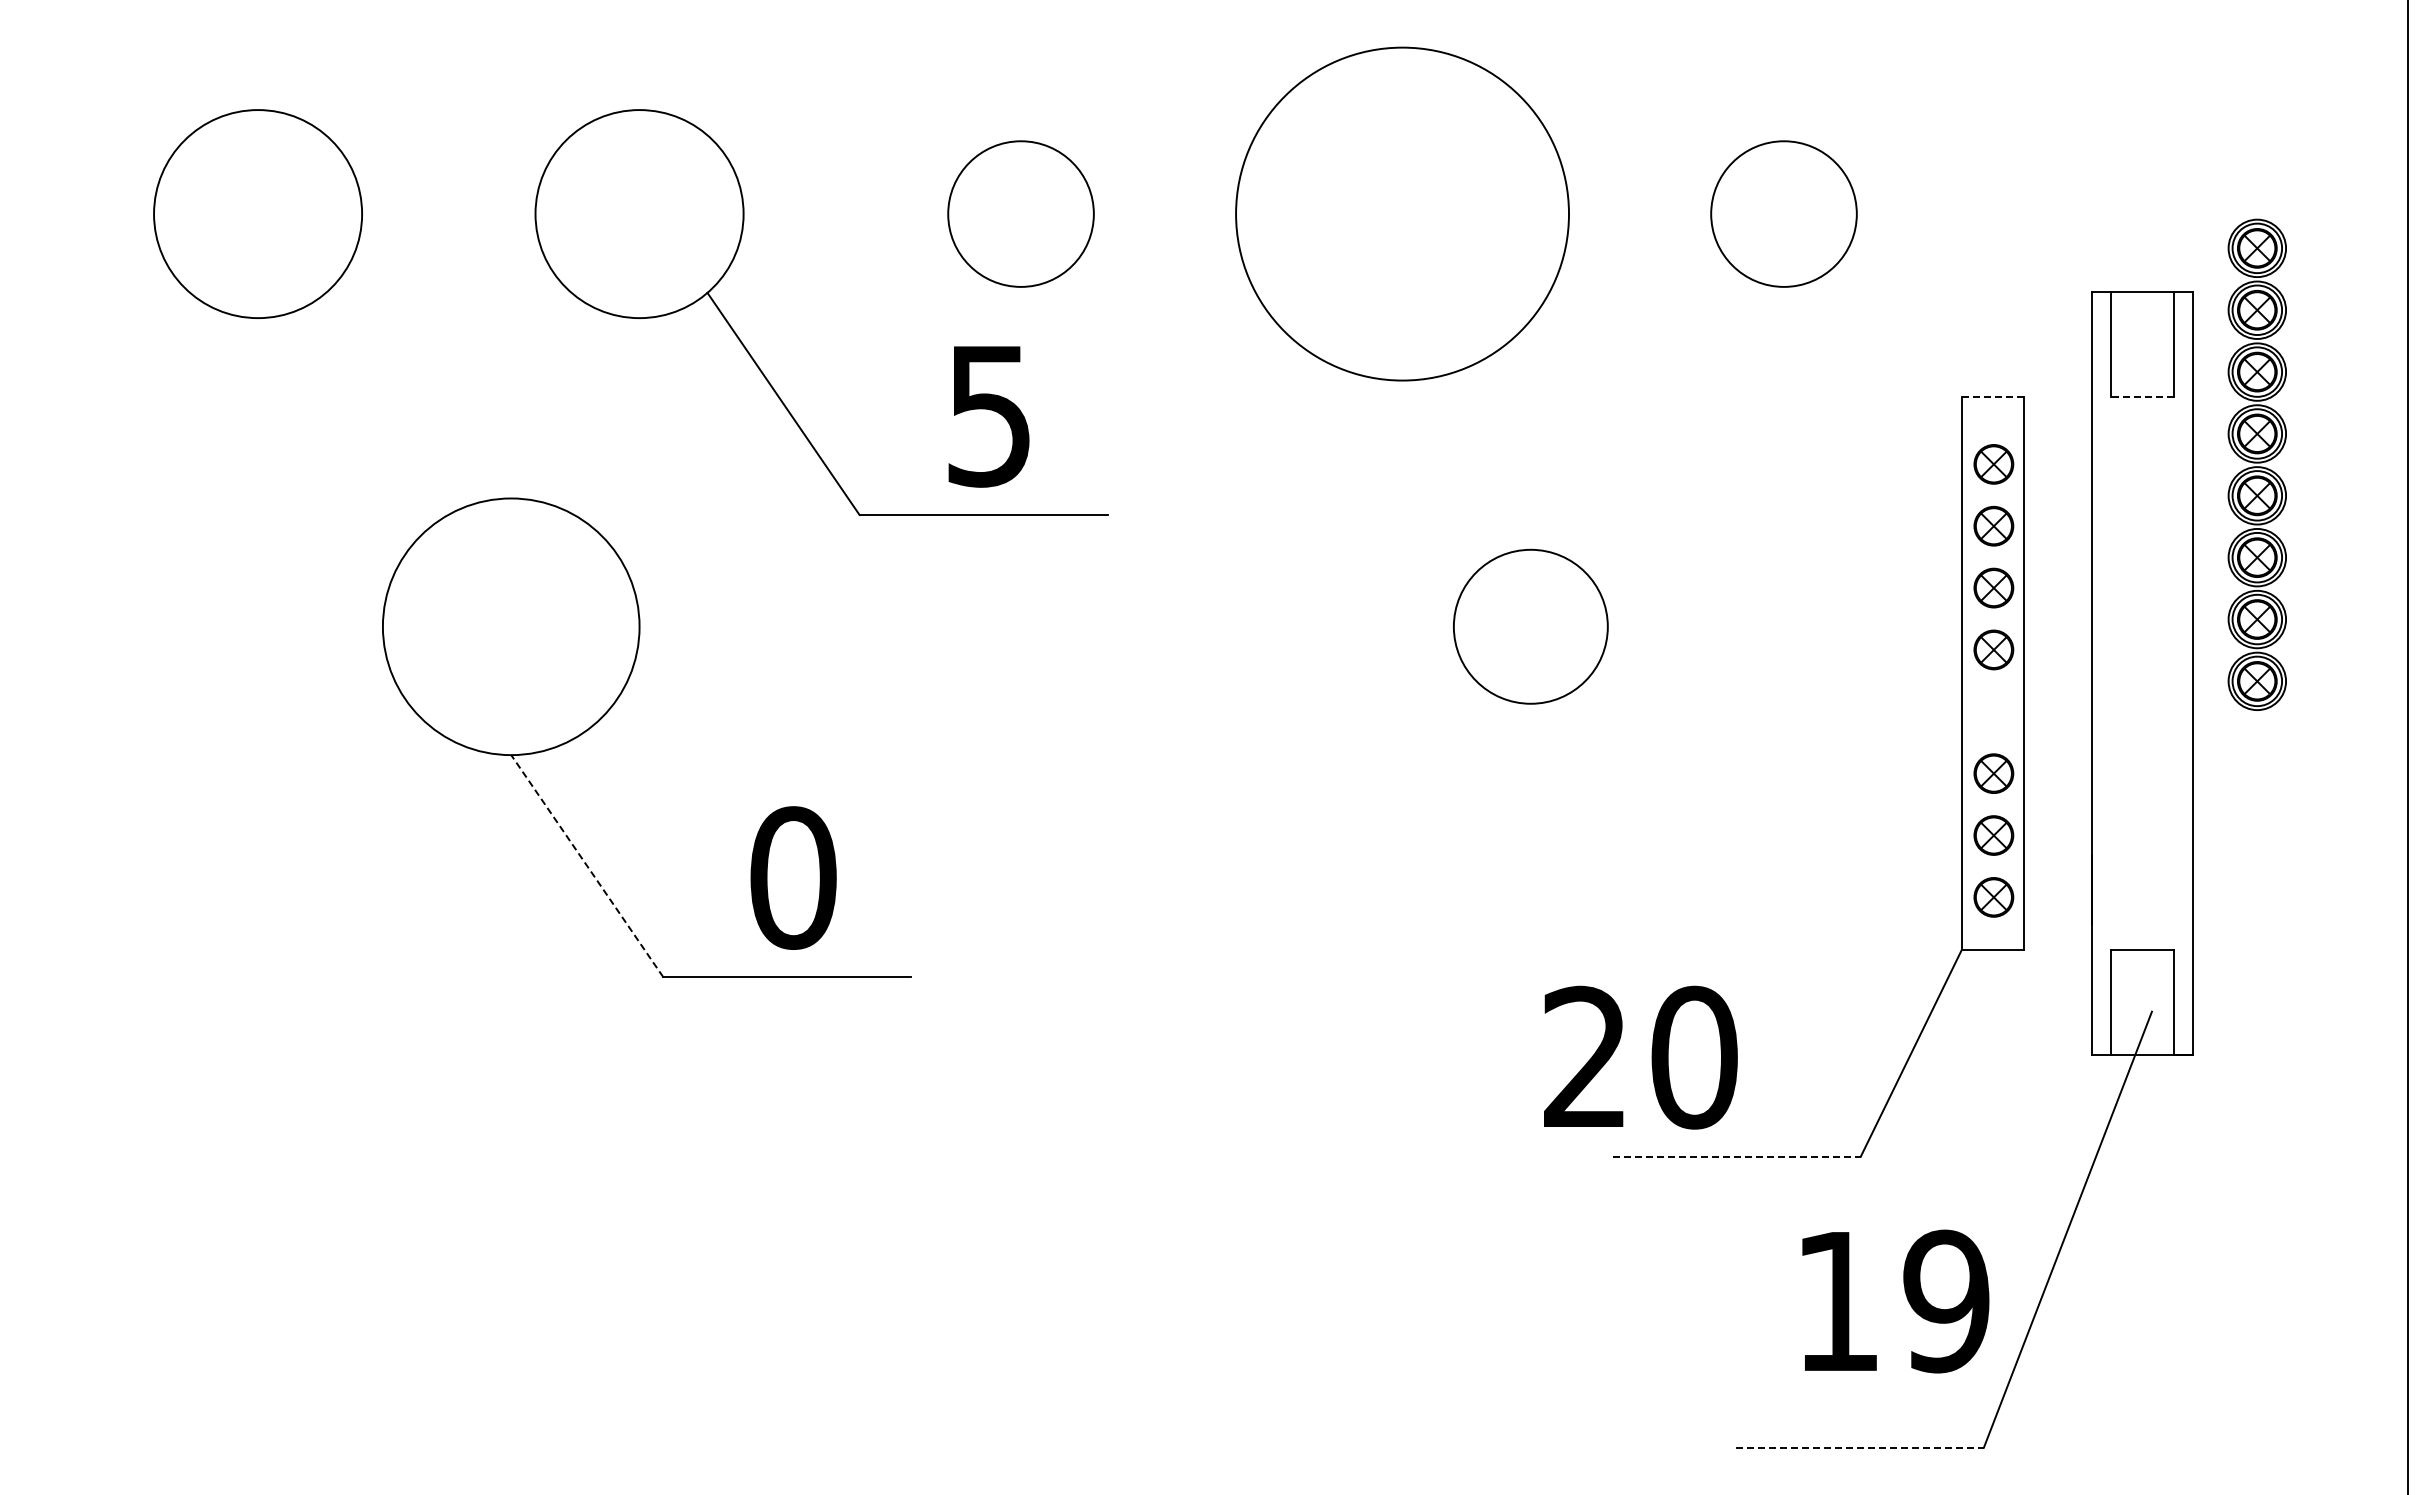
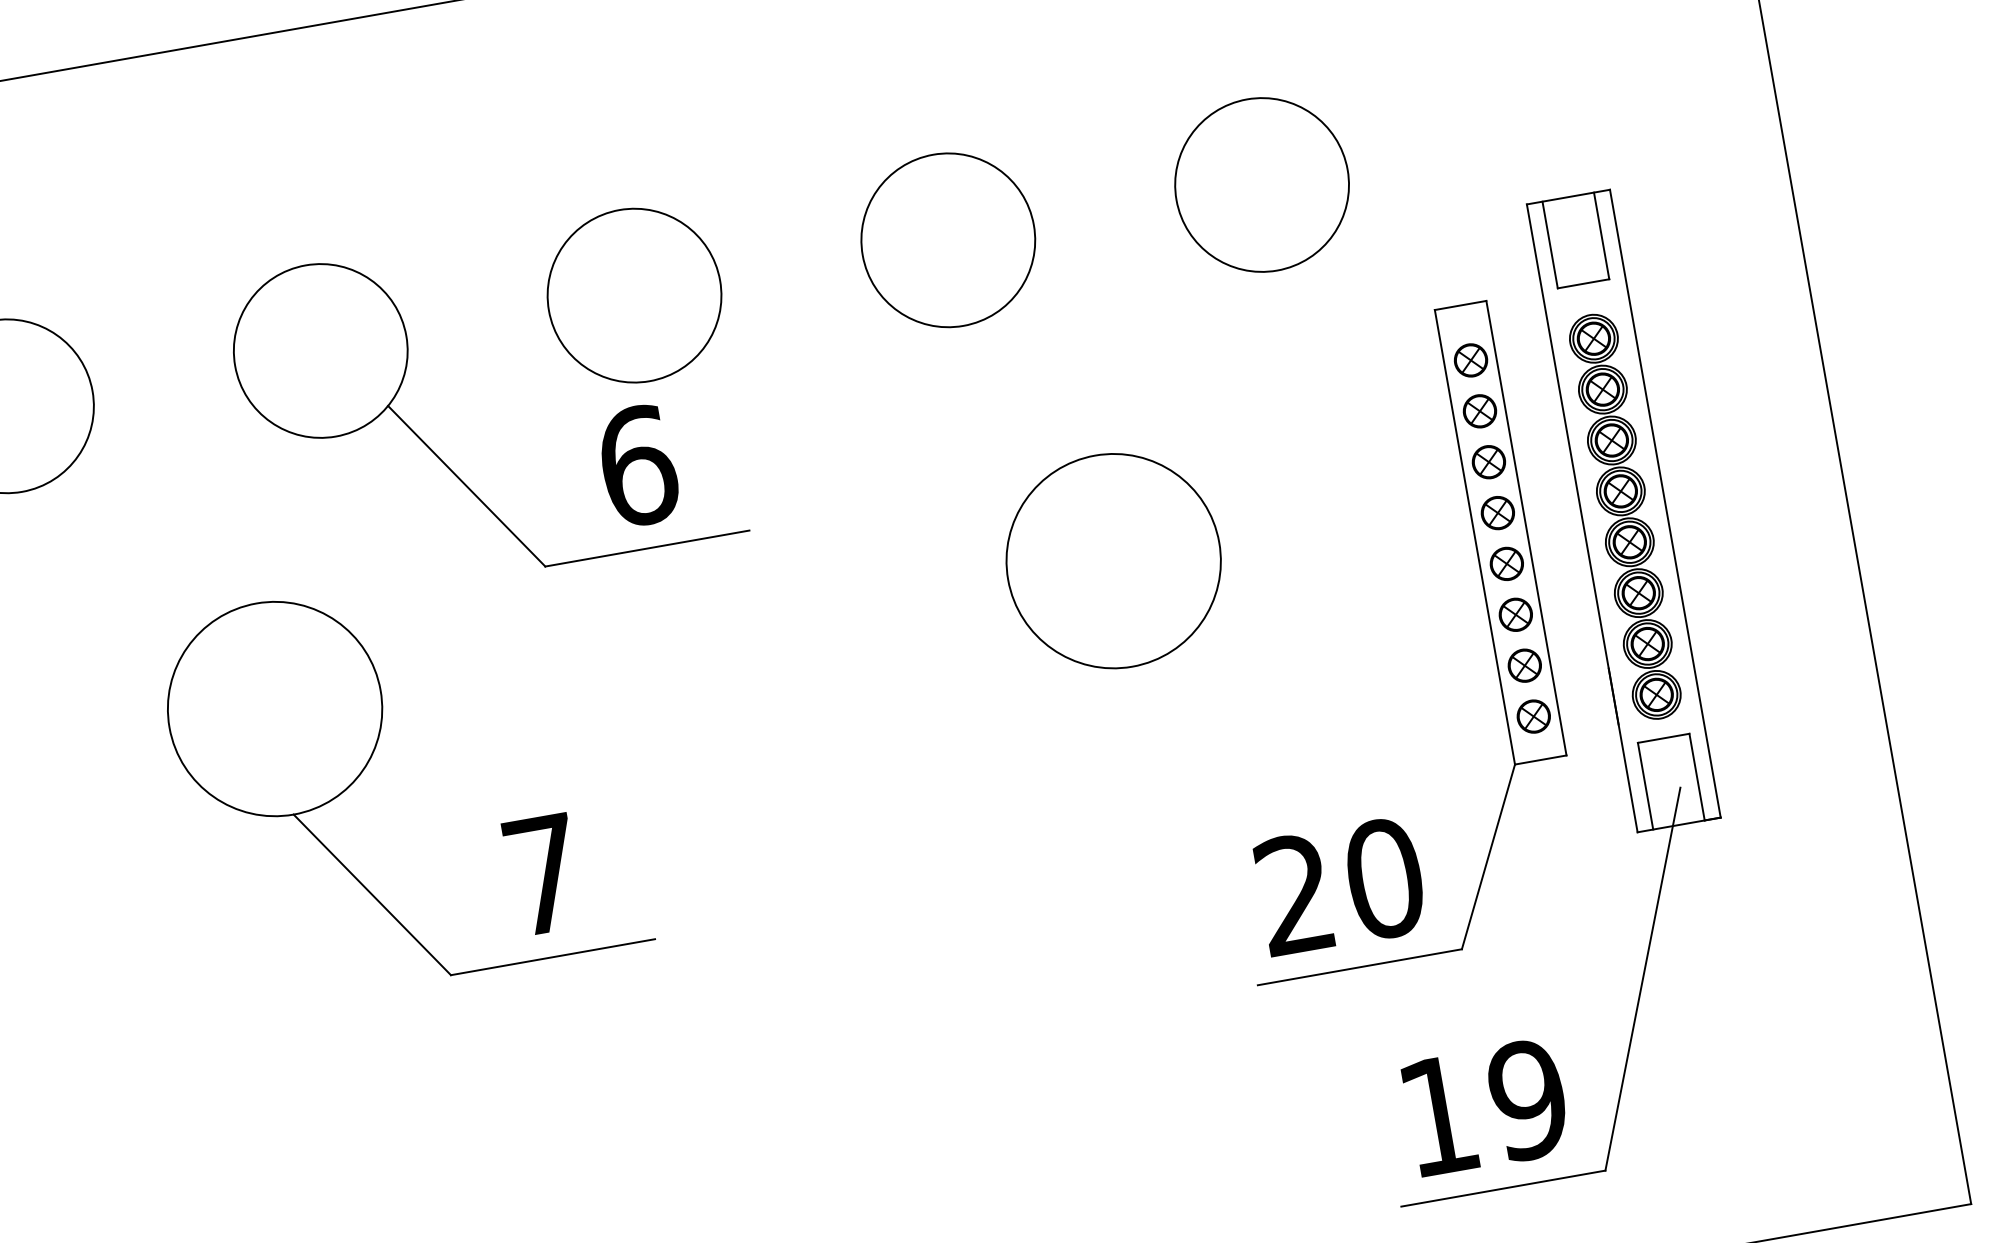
circle: (1021, 214) -> (634, 295), size x1.43
circle: (1402, 214) -> (948, 240), size x0.62
circle: (1783, 214) -> (1261, 185), size x1.43
line: (1992, 397) -> (1460, 305), dashed -> solid
line: (2142, 397) -> (1583, 283), dashed -> solid
text: (990, 415) -> (638, 465), 5 -> 6
part: (2256, 464) -> (1624, 516), moved
circle: (1530, 626) -> (1113, 560), size x1.67
part: (1993, 711) -> (1506, 563), added
line: (587, 866) -> (372, 895), dashed -> solid
text: (793, 877) -> (543, 874), 0 -> 7
text: (1640, 1057) -> (1340, 886), moved
line: (1737, 1156) -> (1360, 966), dashed -> solid
text: (1895, 1301) -> (1486, 1107), moved
line: (1860, 1447) -> (1503, 1188), dashed -> solid

